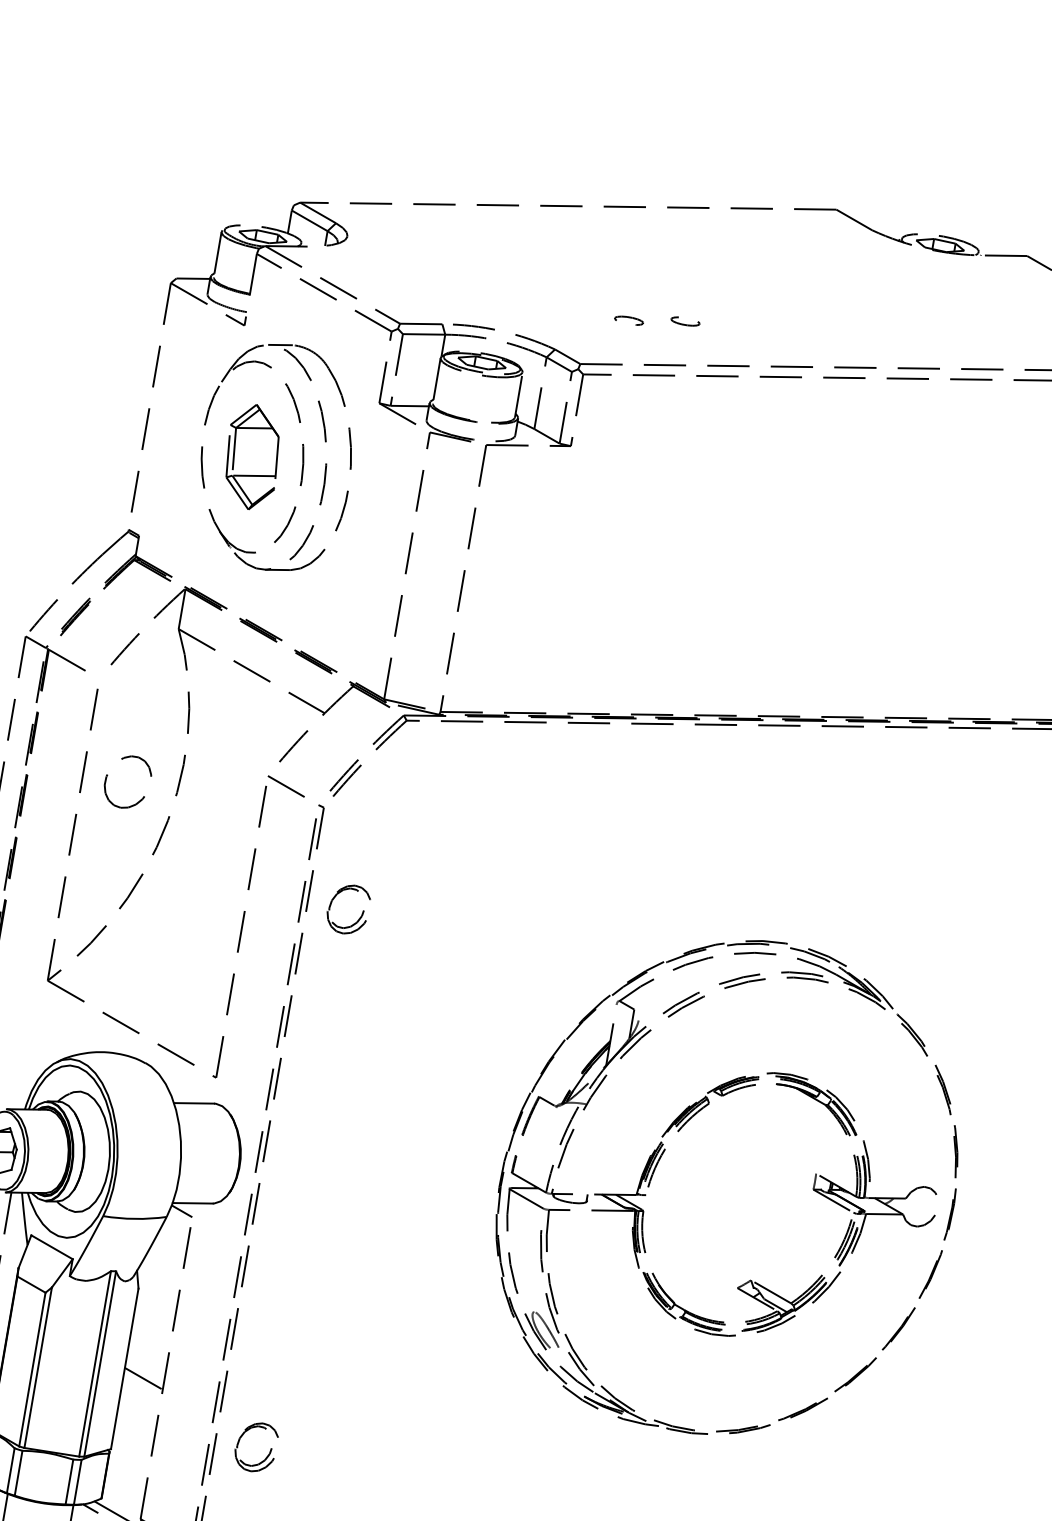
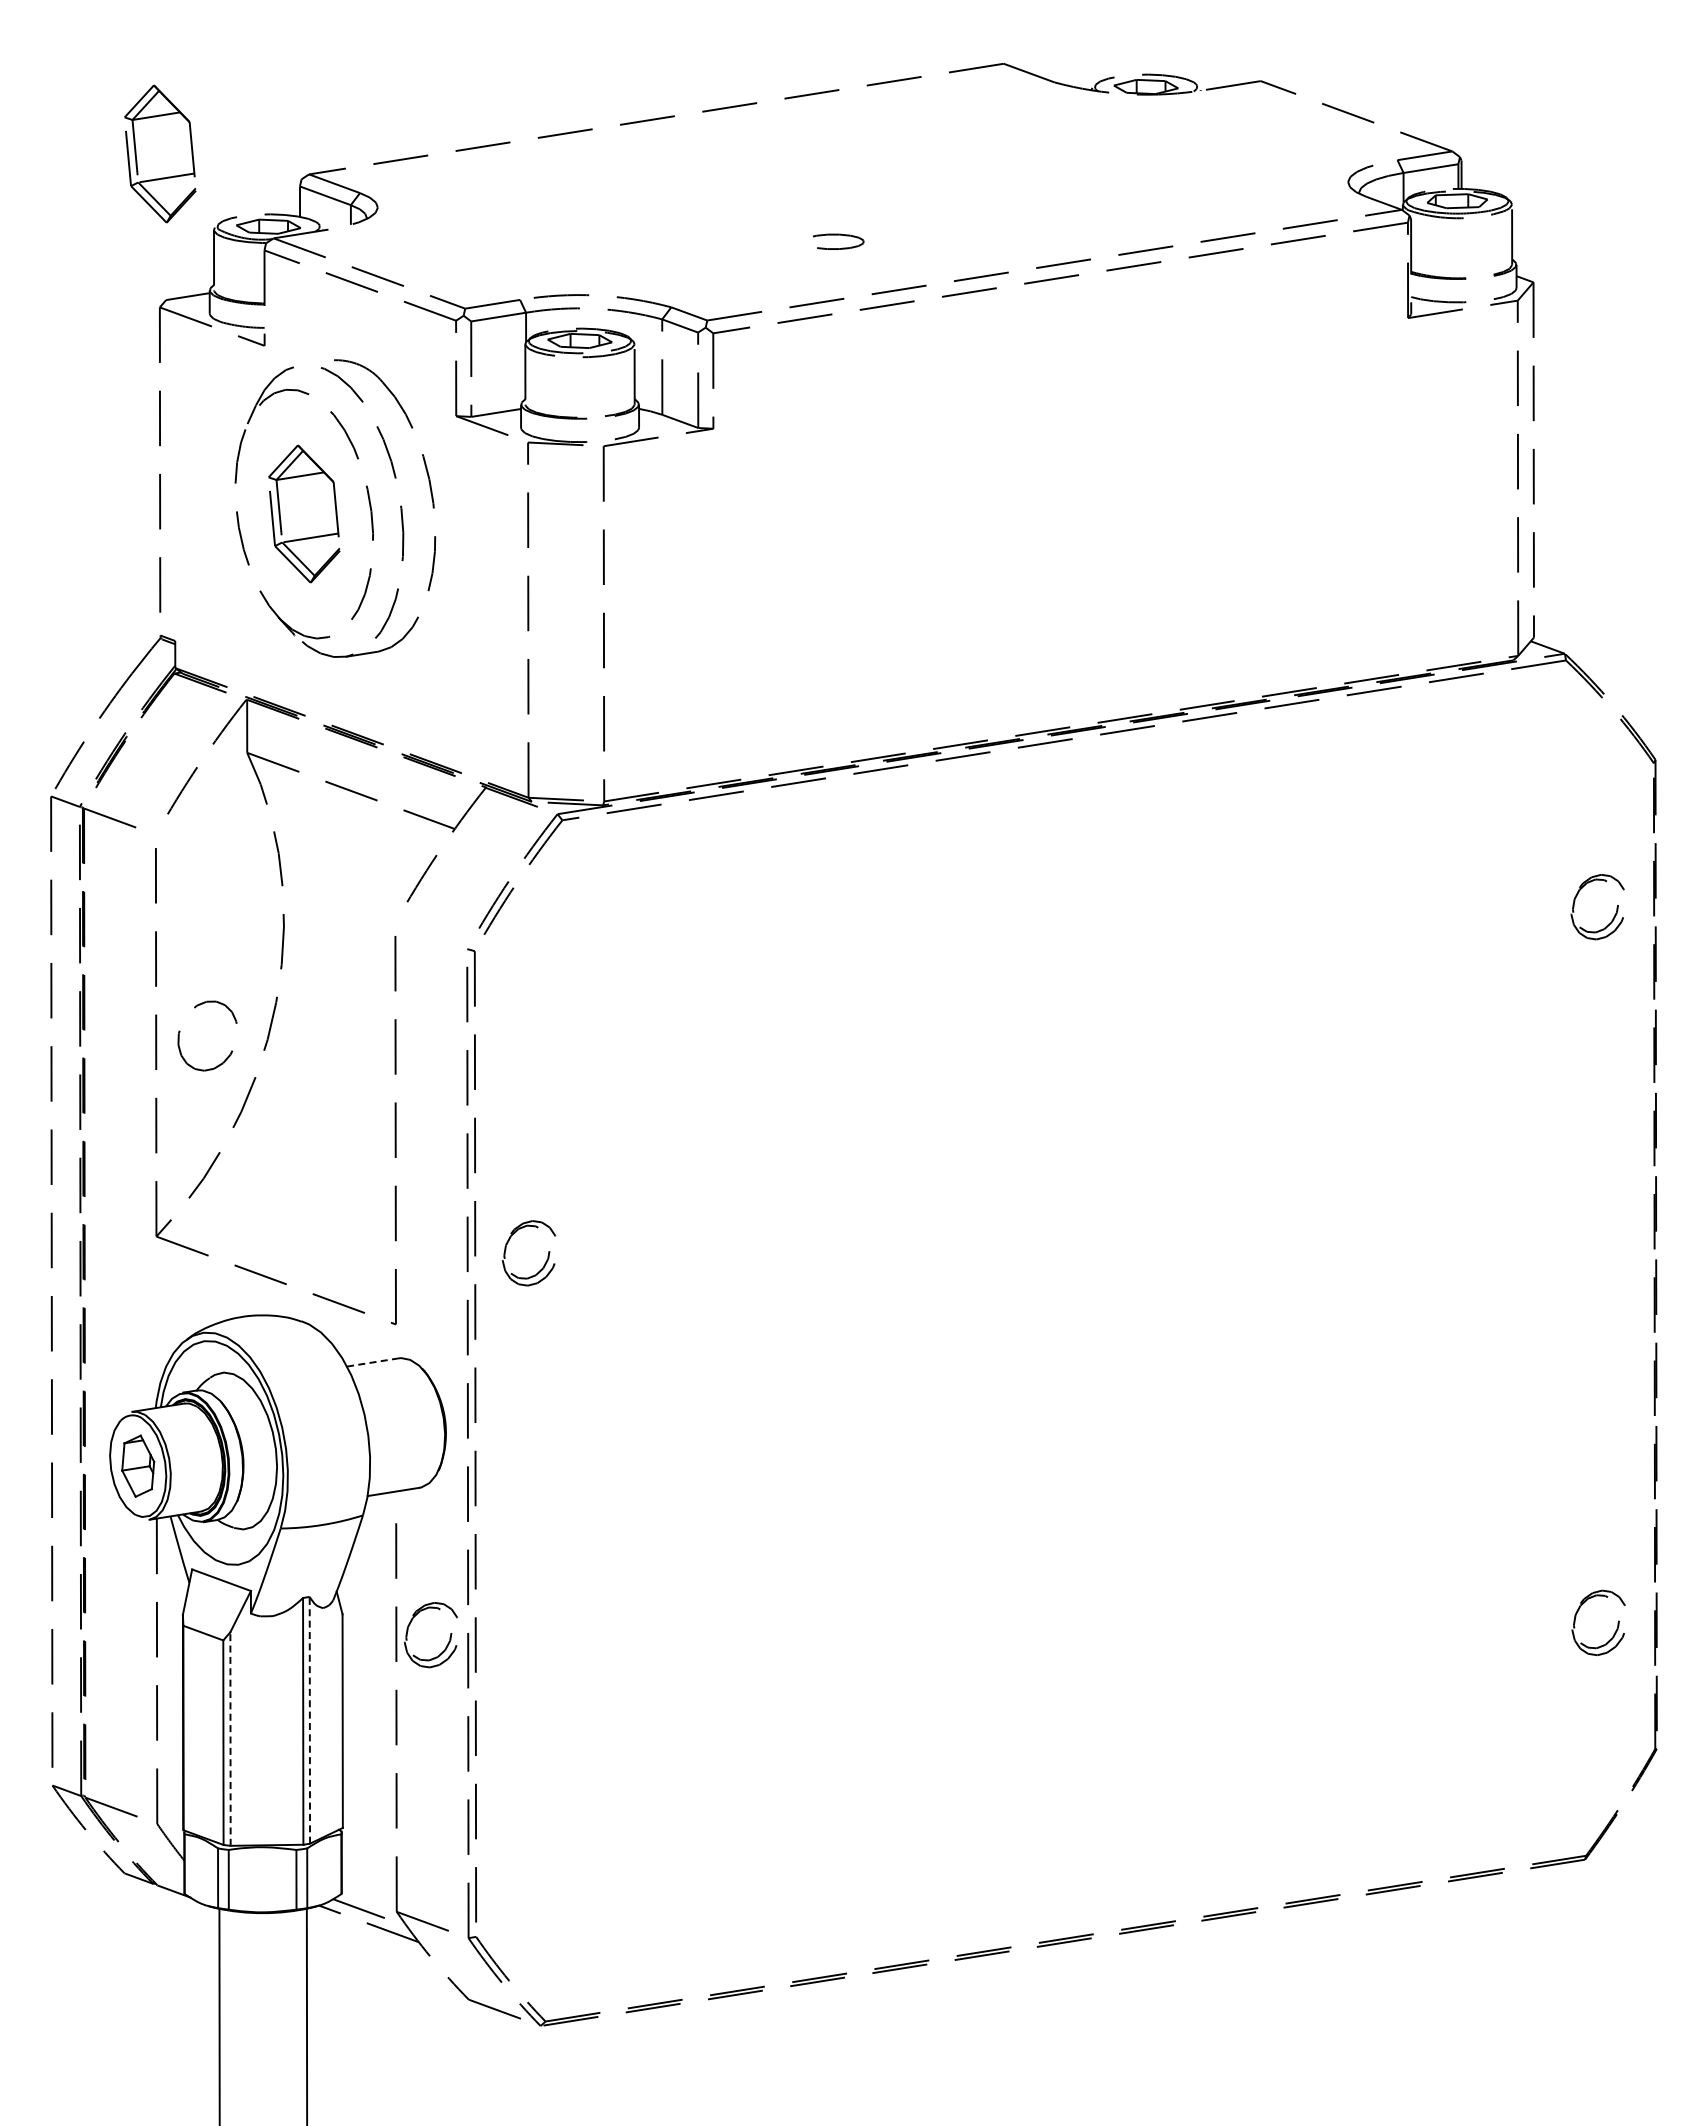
part: (173, 169) -> (137, 159), added
part: (629, 320) -> (760, 253), removed
part: (685, 321) -> (833, 242), size x1.6
line: (280, 344) -> (315, 362), removed
part: (107, 775) -> (180, 1032), moved
line: (286, 786) -> (421, 932), removed
part: (359, 917) -> (545, 1261), moved
line: (193, 1103) -> (372, 1362), solid -> dashed
part: (663, 1152) -> (991, 1321), removed
line: (182, 1211) -> (381, 1504), removed
line: (100, 1363) -> (309, 1719), solid -> dashed
line: (38, 1368) -> (230, 1739), solid -> dashed
line: (143, 1378) -> (369, 1729), removed
part: (267, 1455) -> (447, 1643), moved

